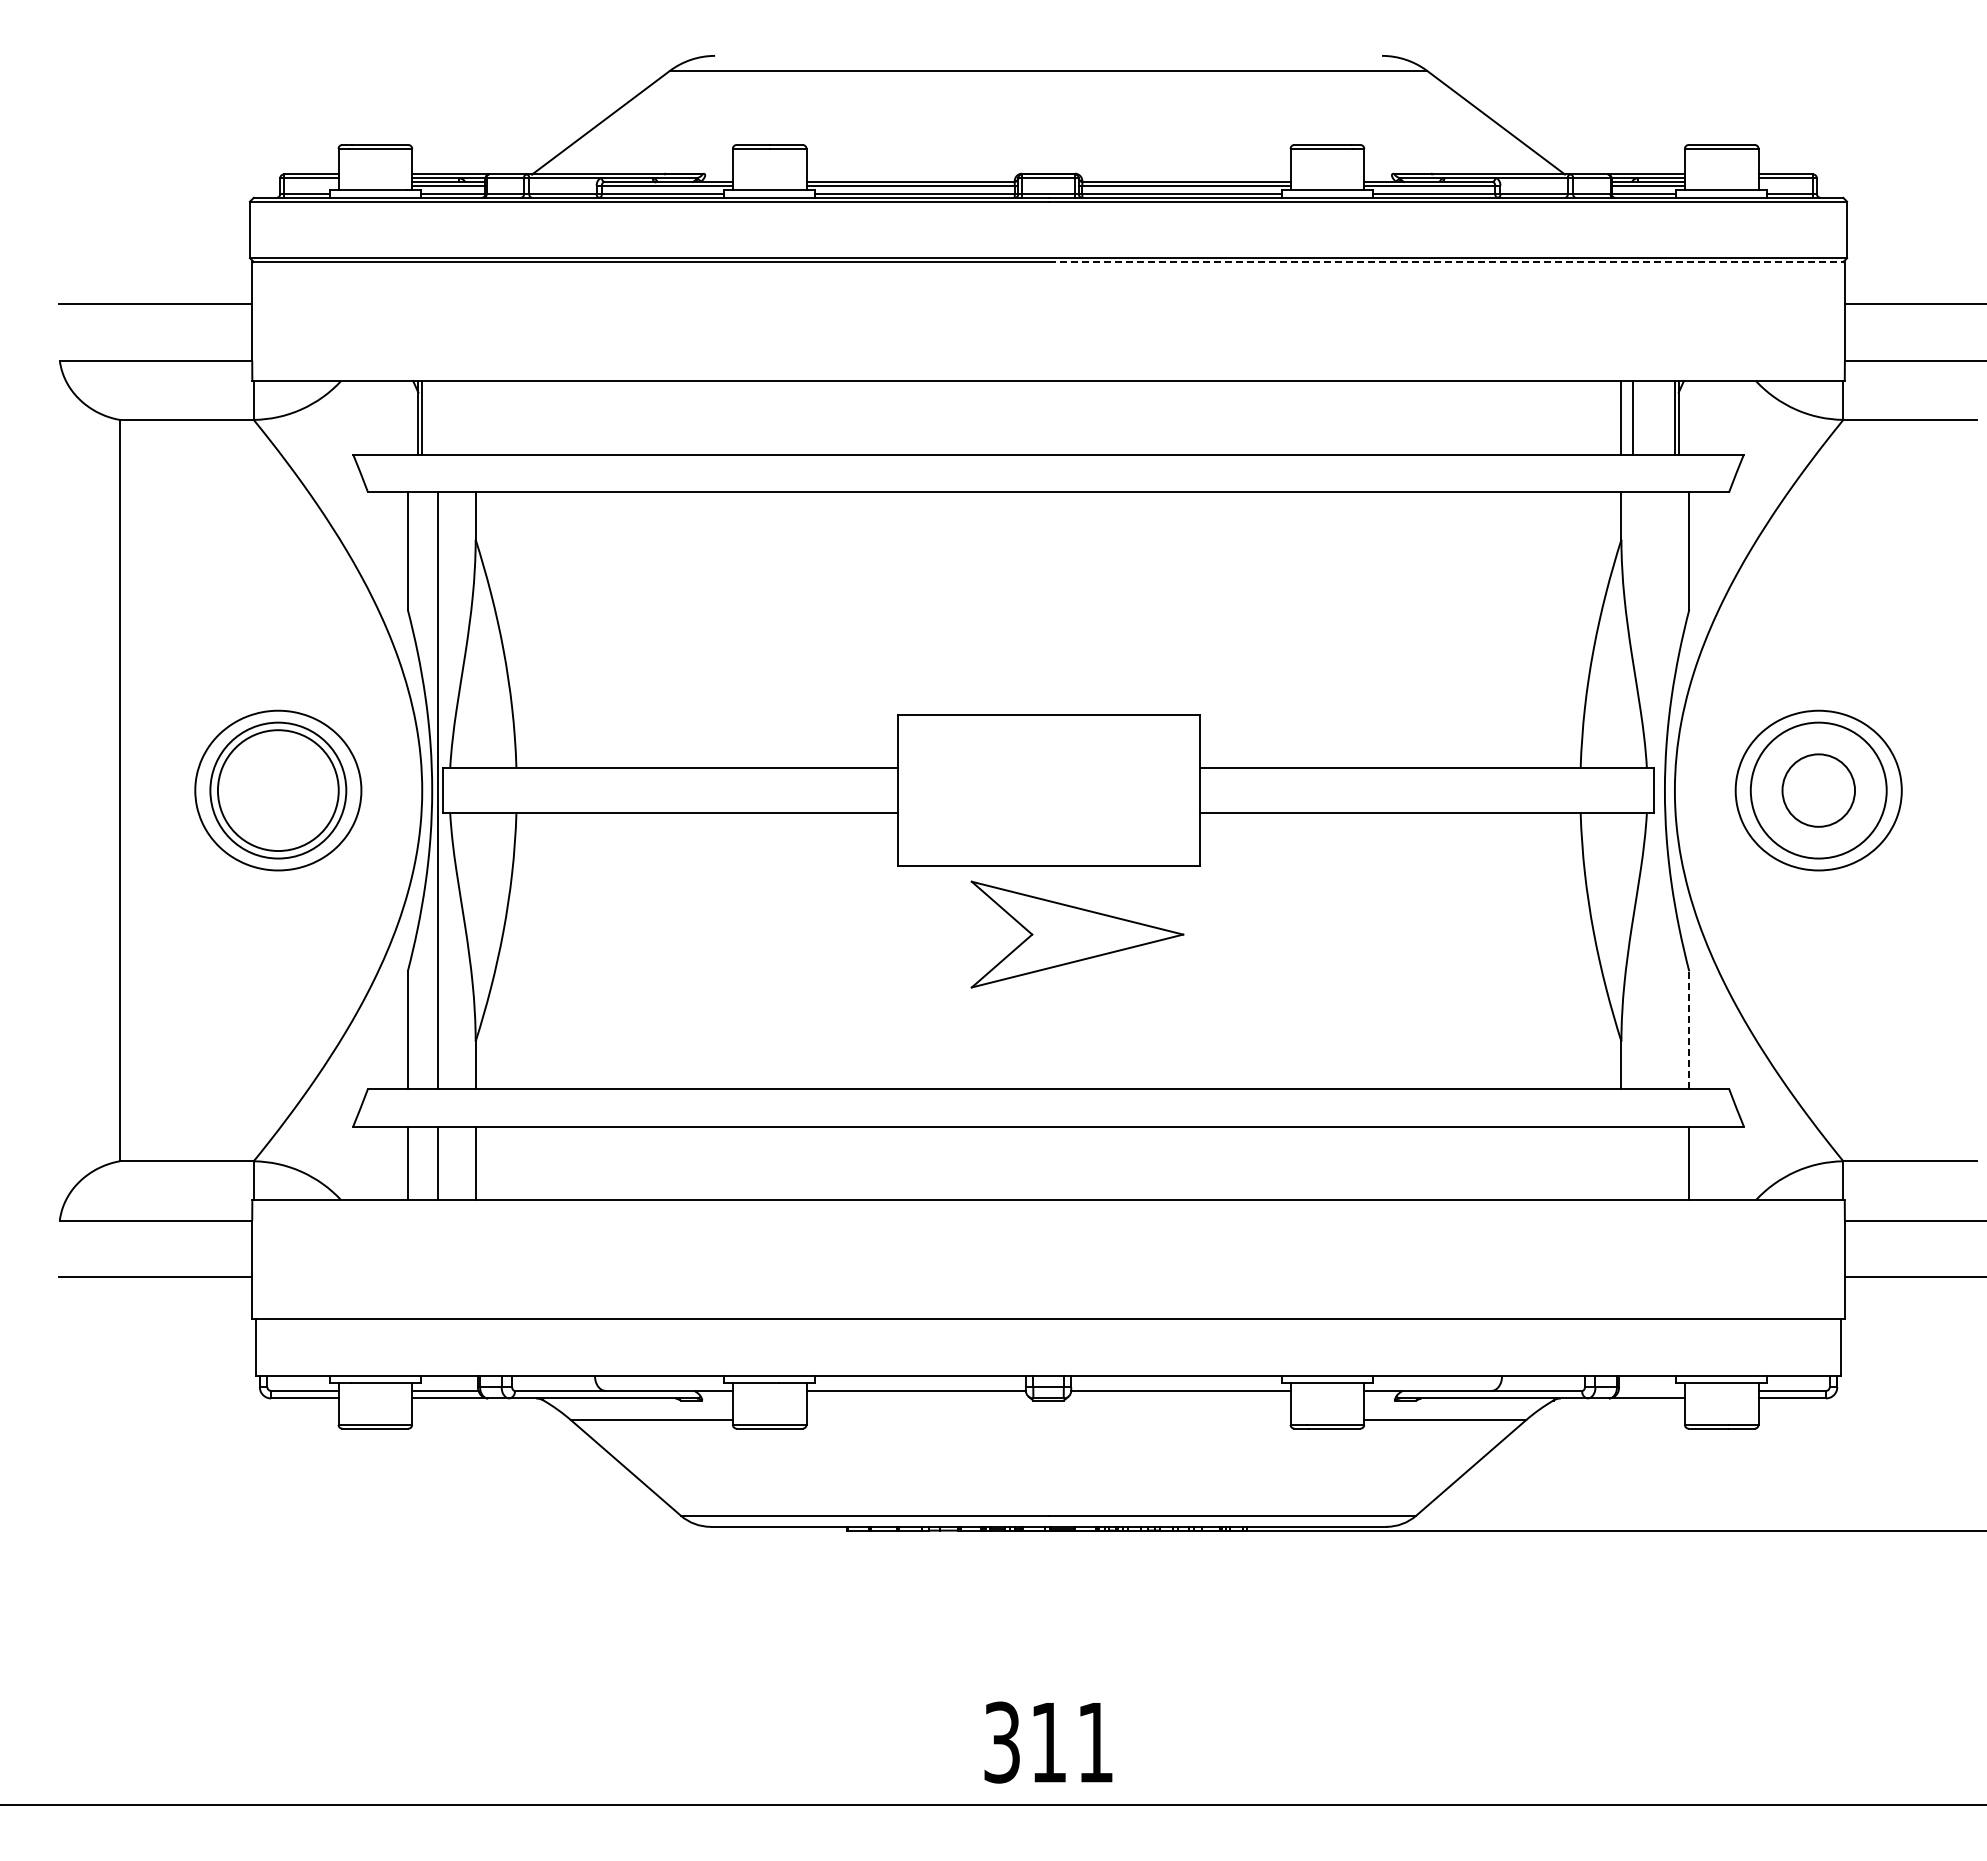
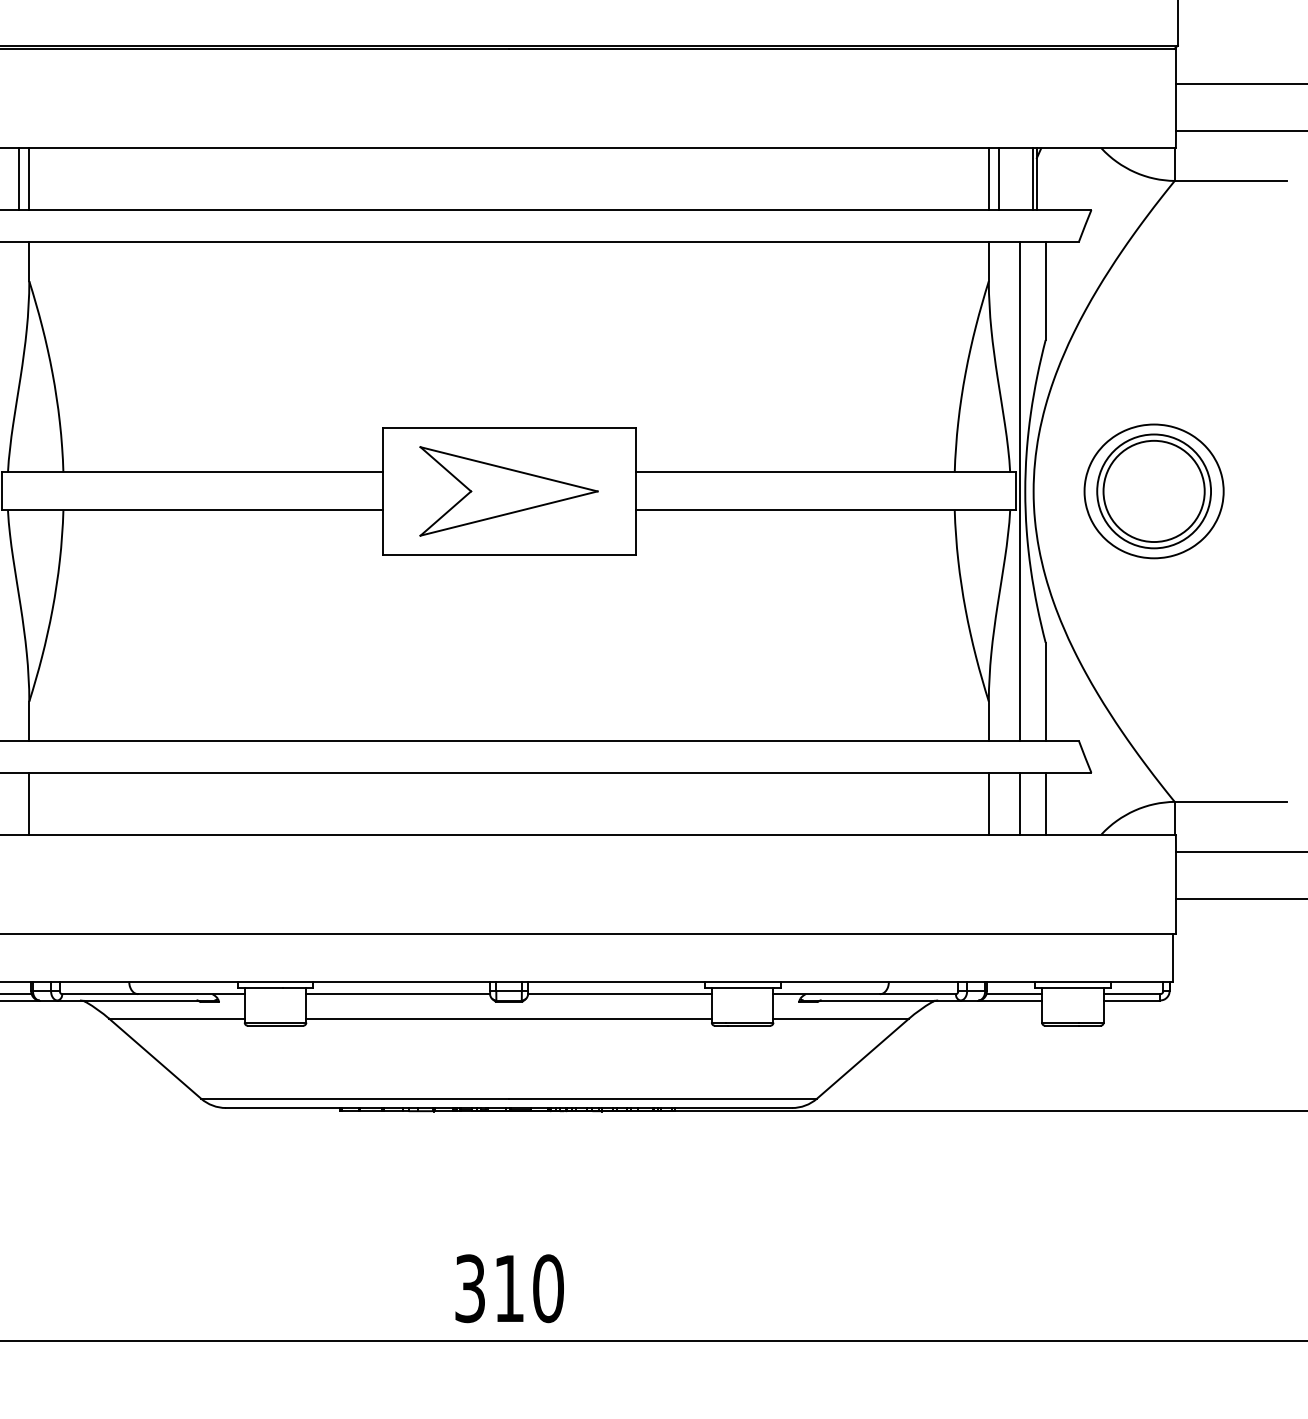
line: (1447, 262) -> (843, 49), dashed -> solid
line: (463, 417) -> (19, 178), added
line: (475, 417) -> (29, 178), added
line: (1659, 790) -> (1020, 491), added
circle: (1818, 790) -> (1153, 491), size x1.67
part: (1077, 934) -> (509, 491), moved
line: (1689, 1030) -> (1045, 692), dashed -> solid
line: (1621, 1163) -> (988, 803), added
line: (1659, 1163) -> (1020, 803), added
line: (1651, 1390) -> (1014, 993), added
line: (1048, 1420) -> (509, 1018), added
text: (1095, 1742) -> (548, 1288), 311 -> 310

